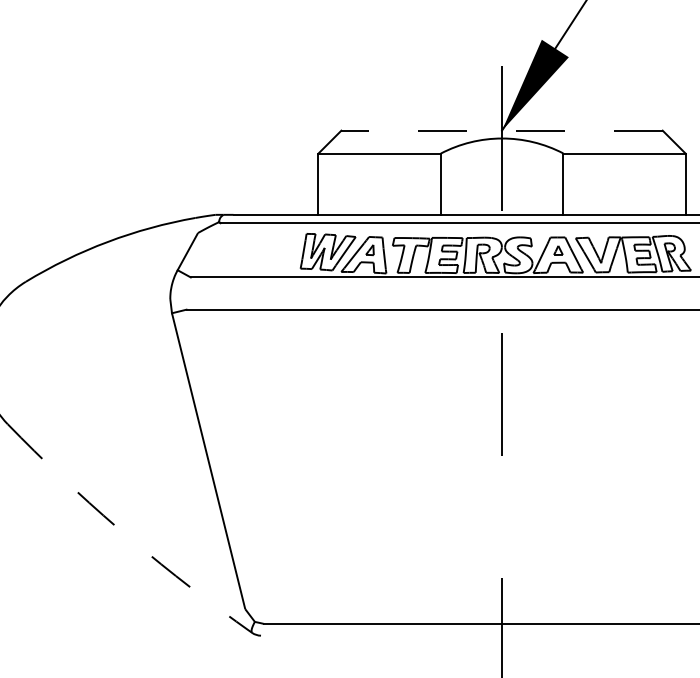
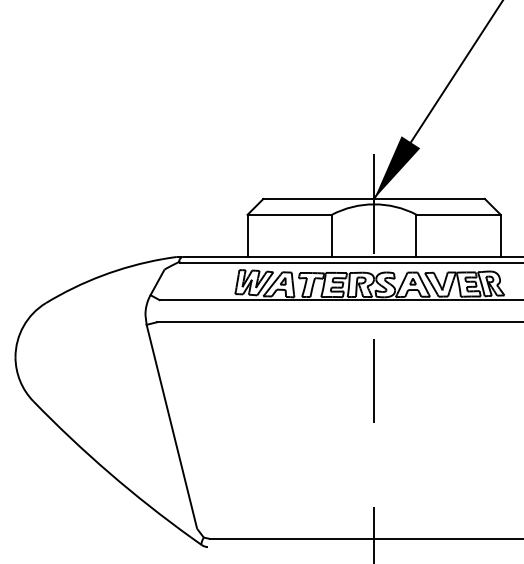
line: (502, 129) -> (374, 198), dashed -> solid
arc: (118, 527) -> (109, 472), dashed -> solid

